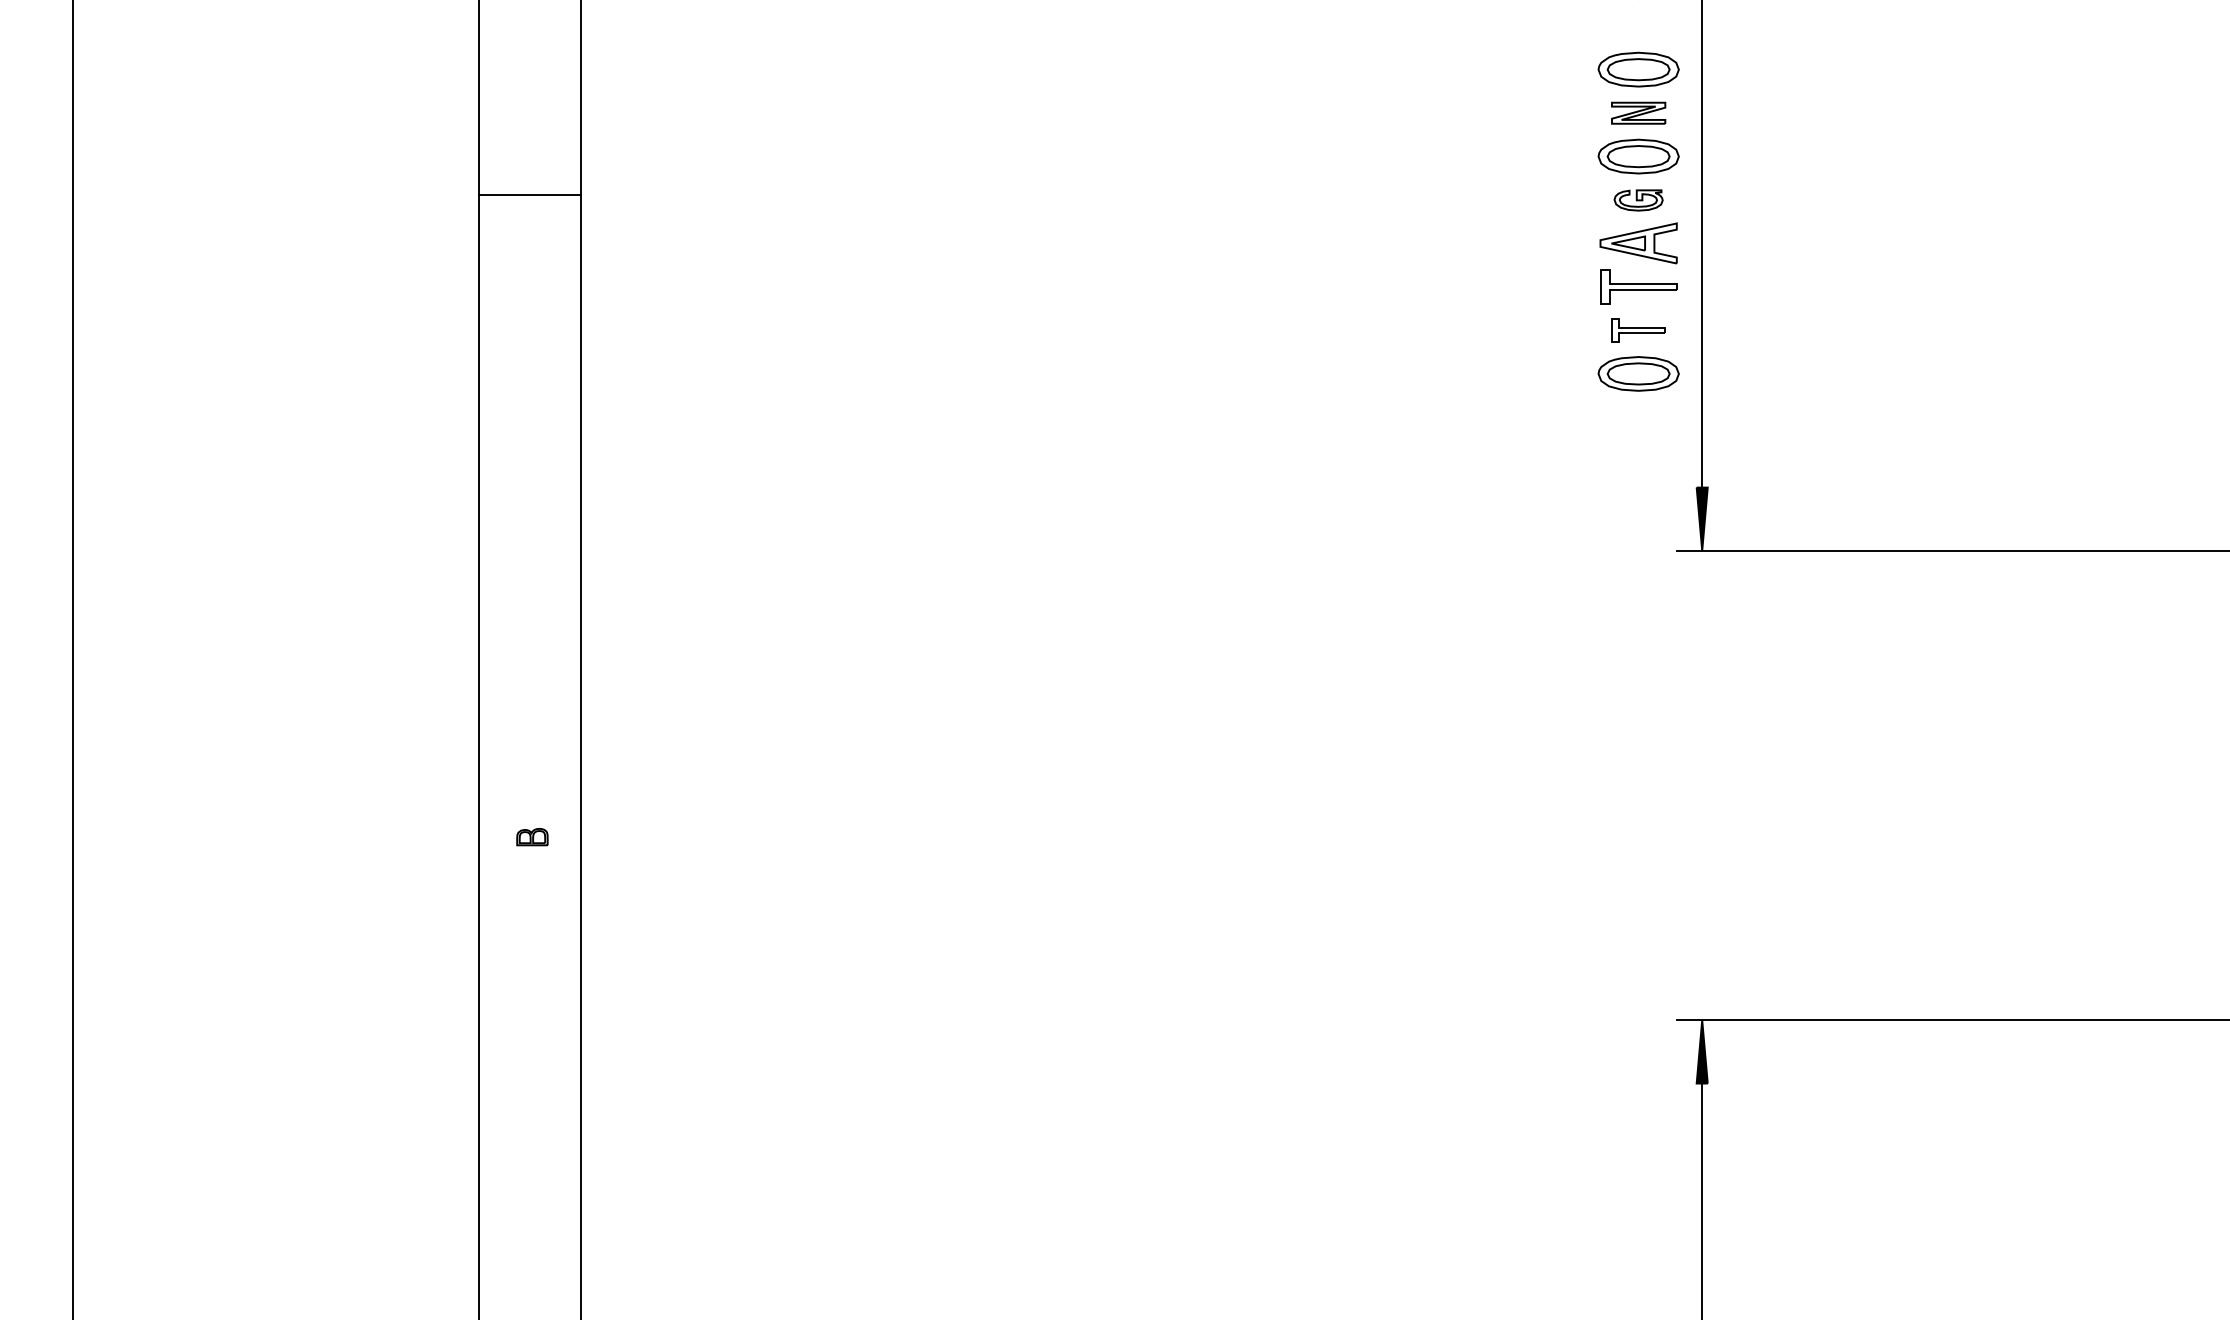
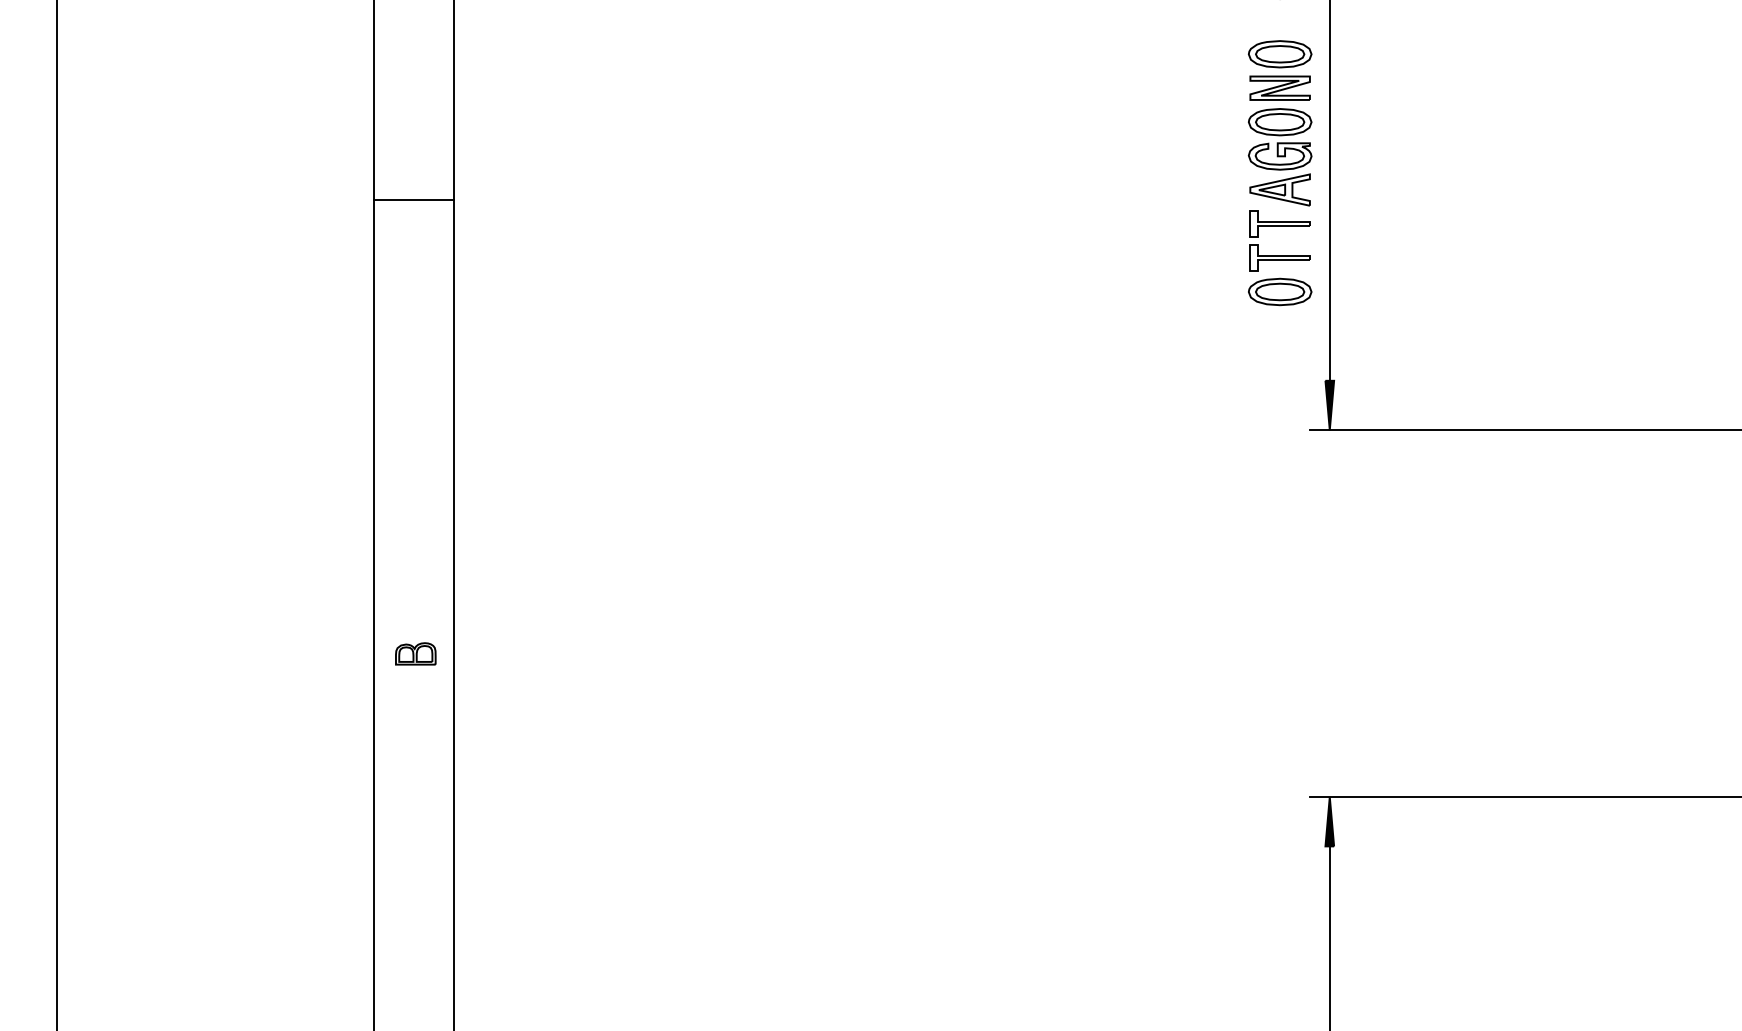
part: (1638, 113) -> (1280, 88), size x1.43
line: (529, 194) -> (413, 199), moved
part: (1638, 200) -> (1280, 156), size x1.67
part: (1638, 330) -> (1280, 258), size x1.43
part: (532, 836) -> (415, 653), size x1.67

